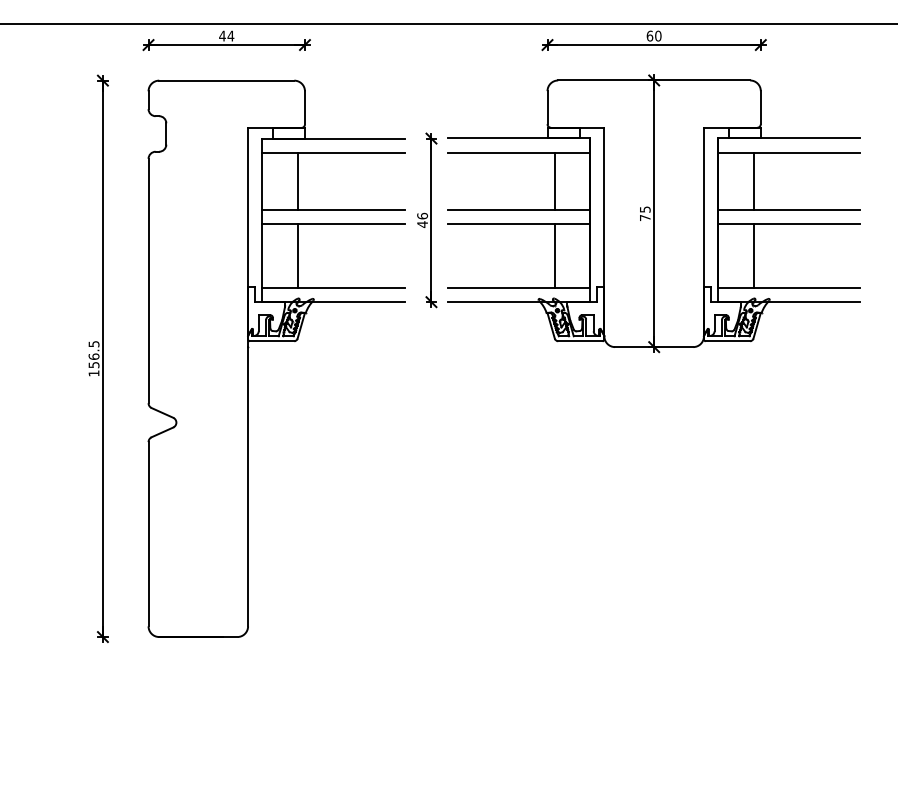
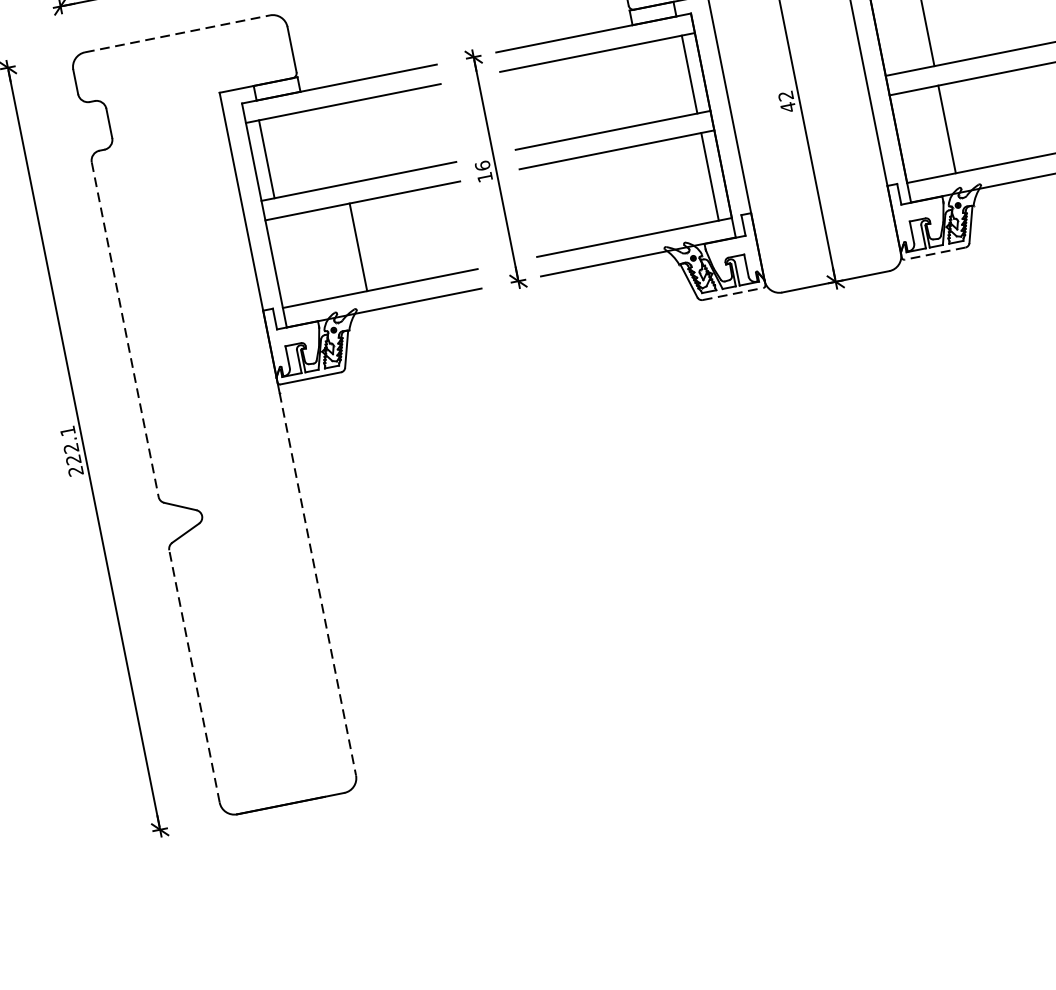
line: (226, 80) -> (177, 33), solid -> dashed
line: (297, 180) -> (266, 158), moved
line: (554, 180) -> (689, 73), moved
text: (644, 213) -> (785, 101), 75 -> 42
text: (422, 224) -> (484, 177), 46 -> 16
line: (297, 255) -> (357, 246), moved
line: (554, 255) -> (709, 176), moved
line: (148, 281) -> (125, 330), solid -> dashed
line: (580, 341) -> (733, 294), solid -> dashed
line: (727, 341) -> (934, 254), solid -> dashed
text: (93, 358) -> (71, 450), 156.5 -> 222.1
line: (248, 486) -> (318, 583), solid -> dashed
line: (148, 533) -> (194, 675), solid -> dashed

